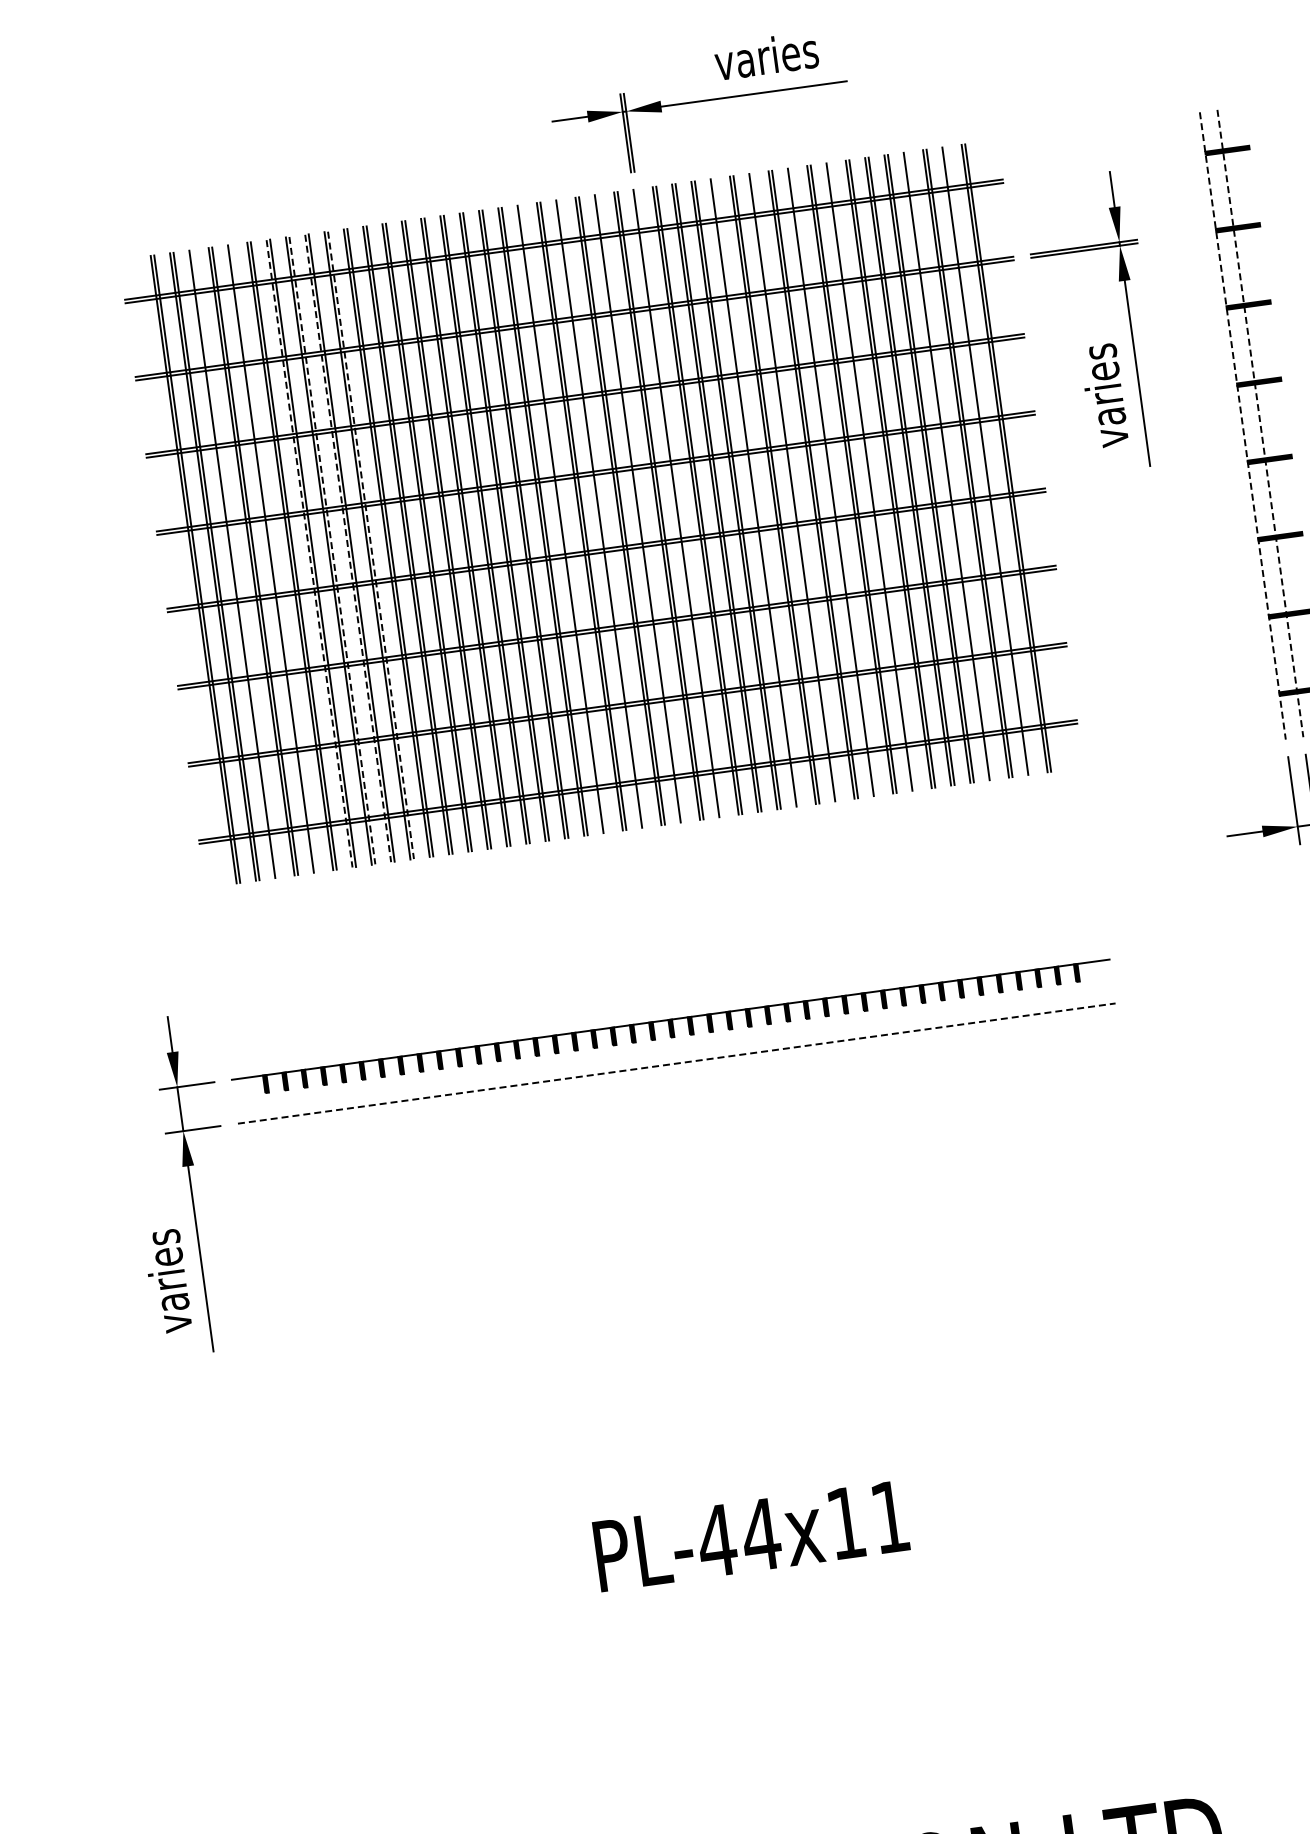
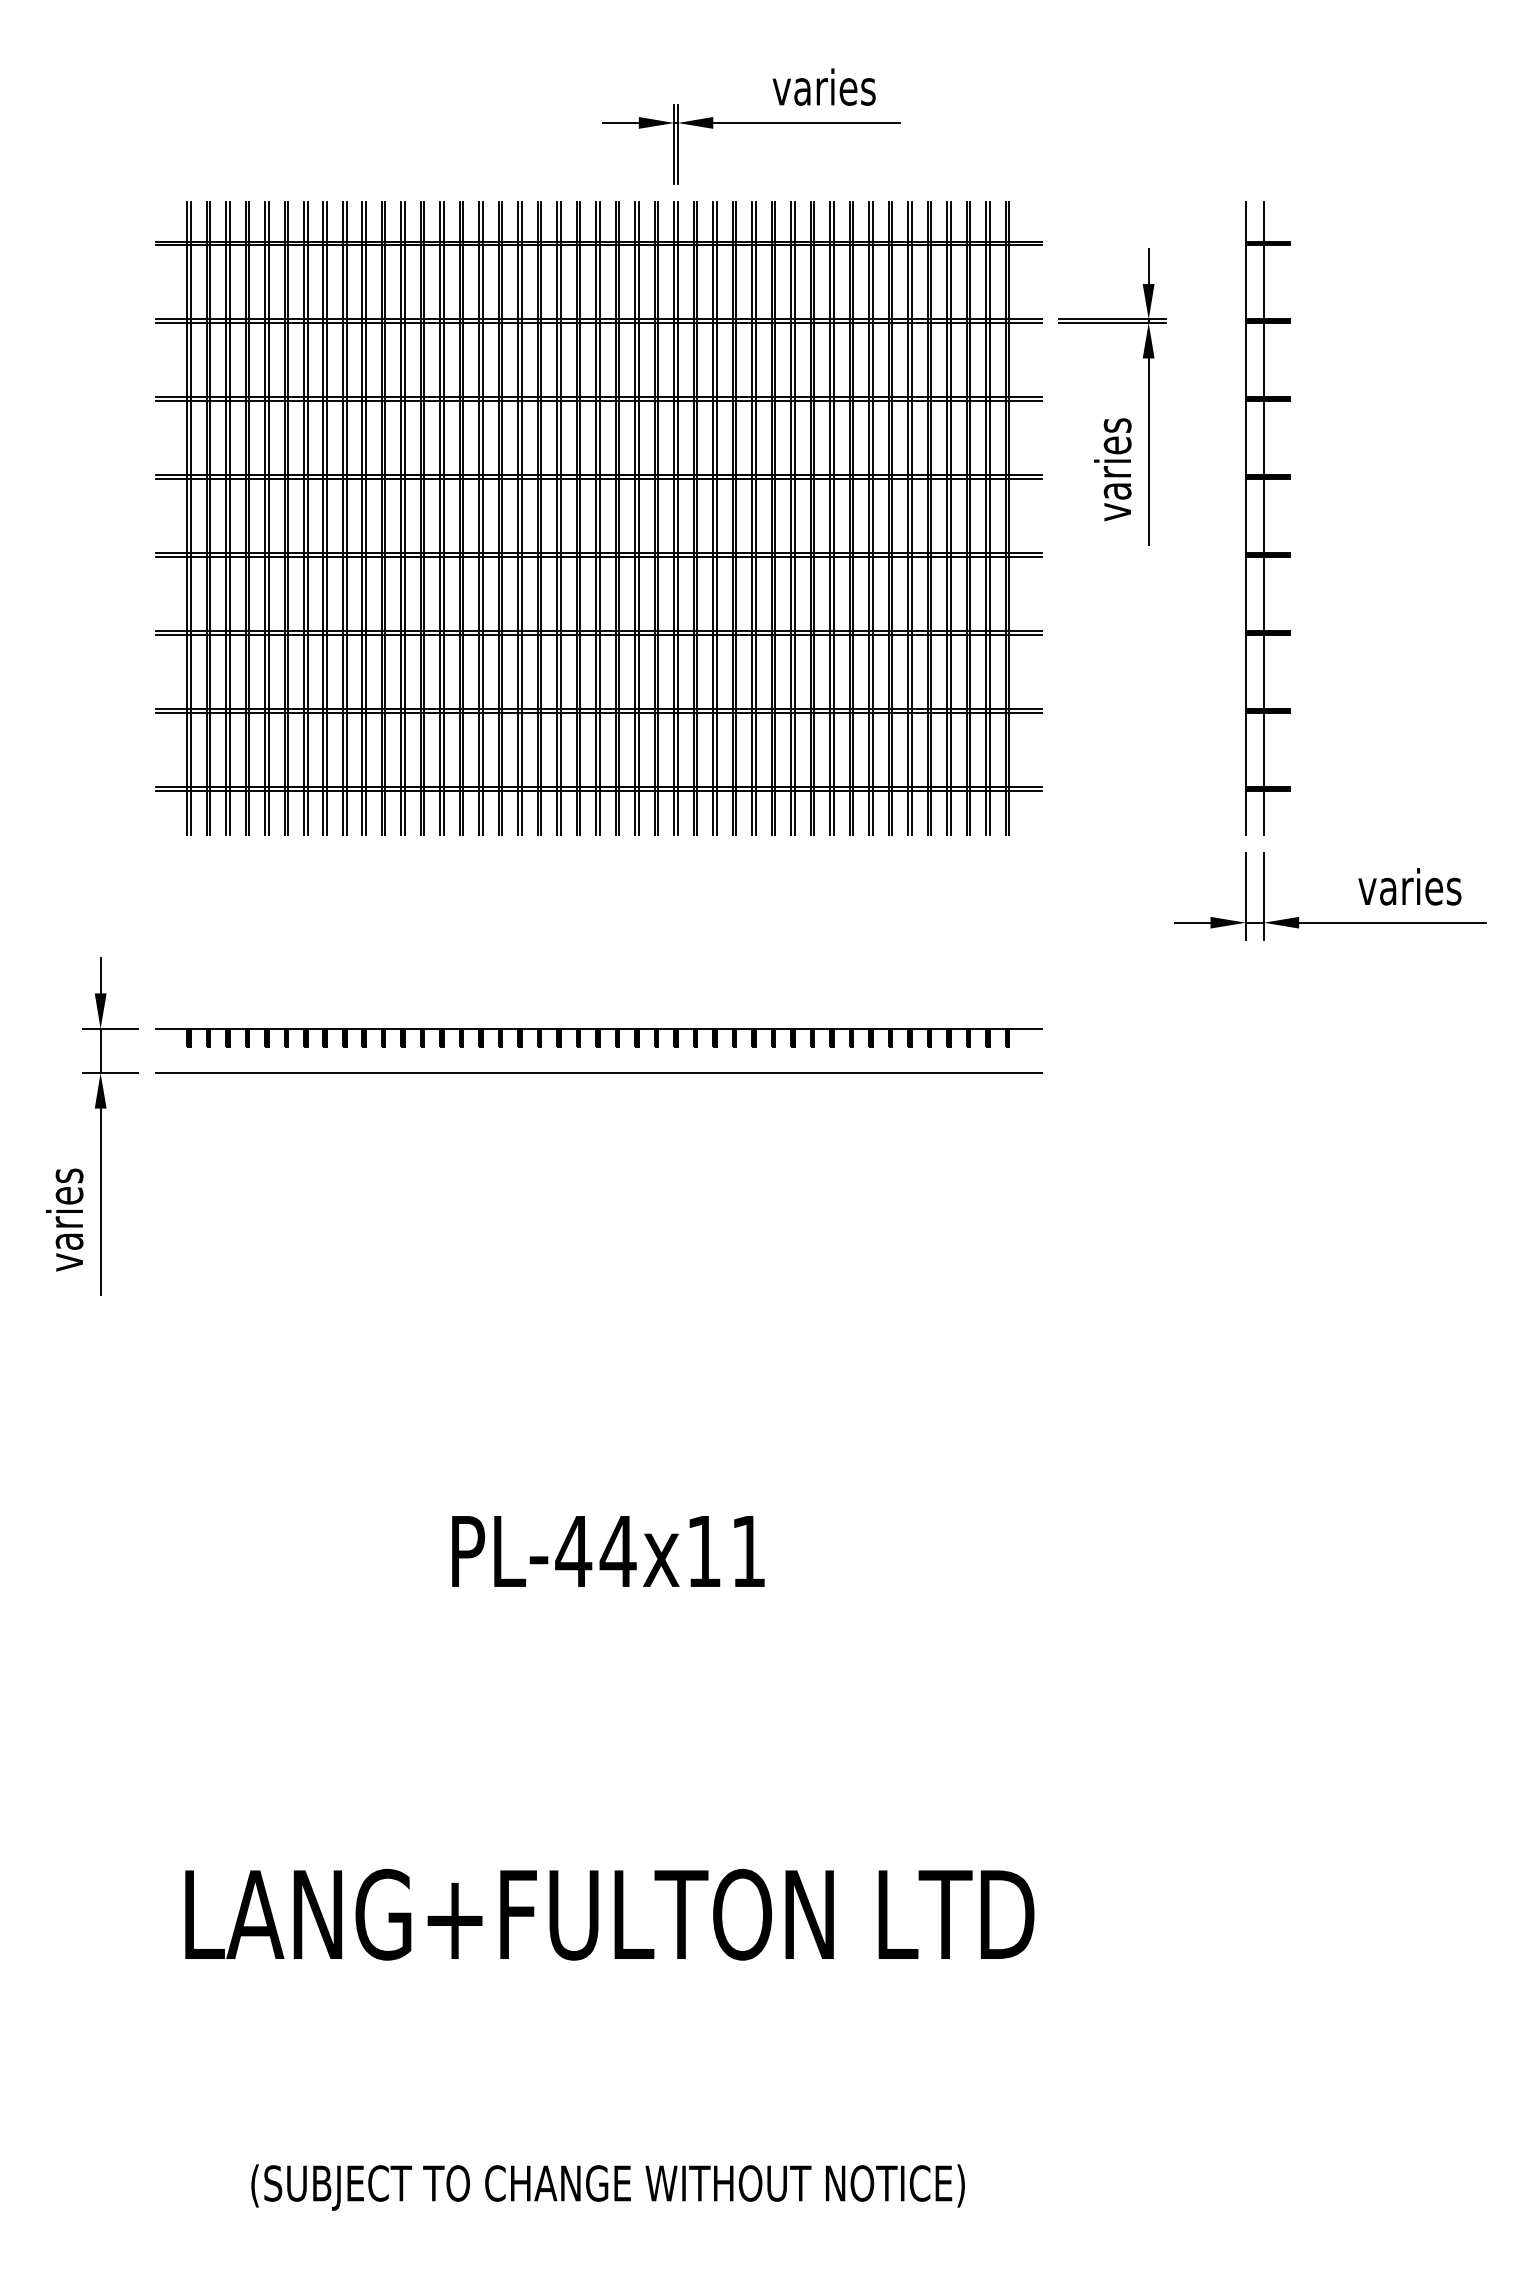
line: (1260, 423) -> (1263, 518), dashed -> solid
line: (1242, 426) -> (1245, 518), dashed -> solid
line: (988, 460) -> (989, 517), added
line: (949, 465) -> (950, 517), added
line: (872, 475) -> (872, 517), added
line: (834, 481) -> (833, 517), added
line: (795, 486) -> (794, 517), added
line: (756, 491) -> (755, 517), added
line: (679, 502) -> (677, 517), added
line: (640, 507) -> (638, 517), added
line: (602, 512) -> (599, 517), added
line: (563, 518) -> (560, 517), added
line: (371, 545) -> (366, 518), dashed -> solid
line: (347, 548) -> (342, 518), dashed -> solid
line: (332, 550) -> (327, 518), dashed -> solid
line: (309, 554) -> (303, 518), dashed -> solid
line: (274, 557) -> (268, 517), added
line: (235, 563) -> (229, 517), added
line: (676, 1063) -> (598, 1073), dashed -> solid

